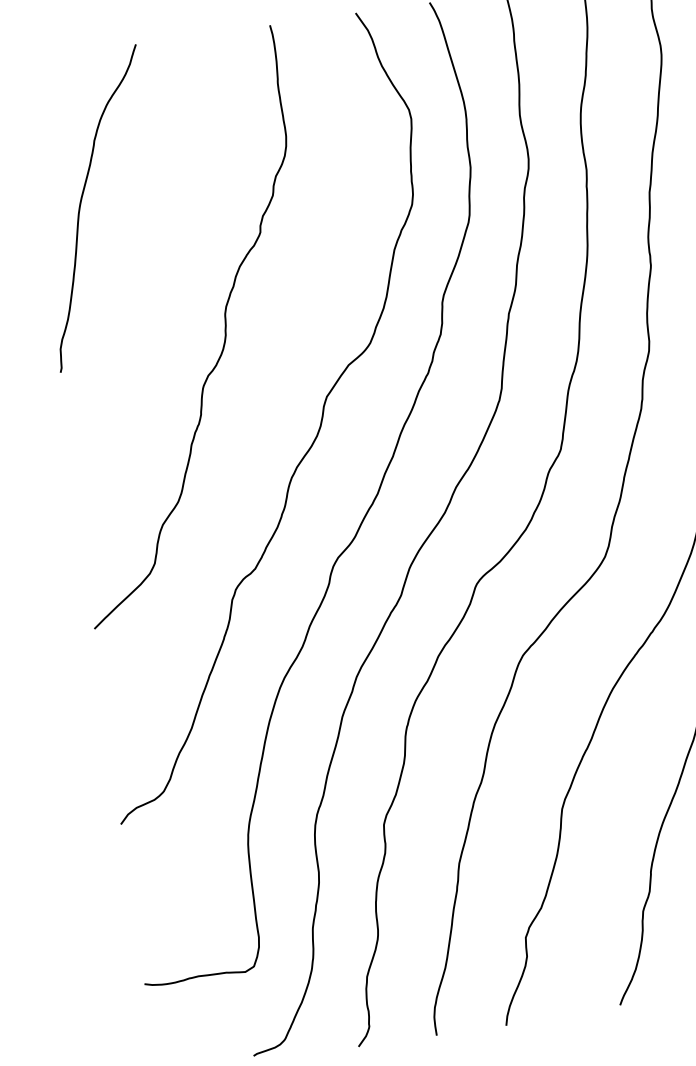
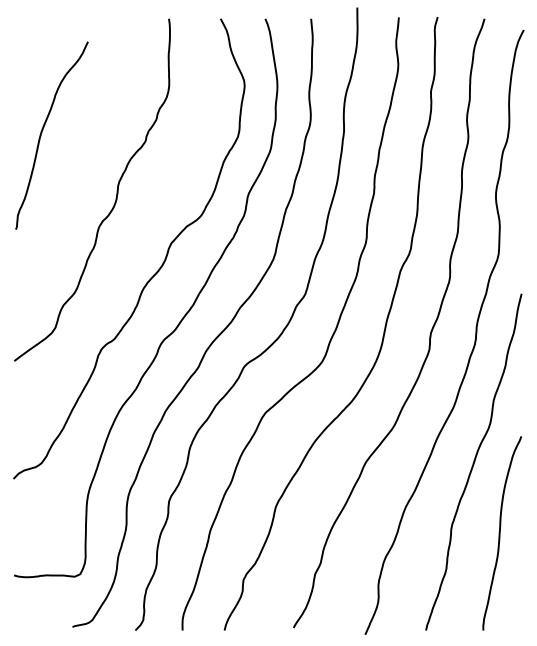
curve: (82, 207) -> (42, 133), moved

